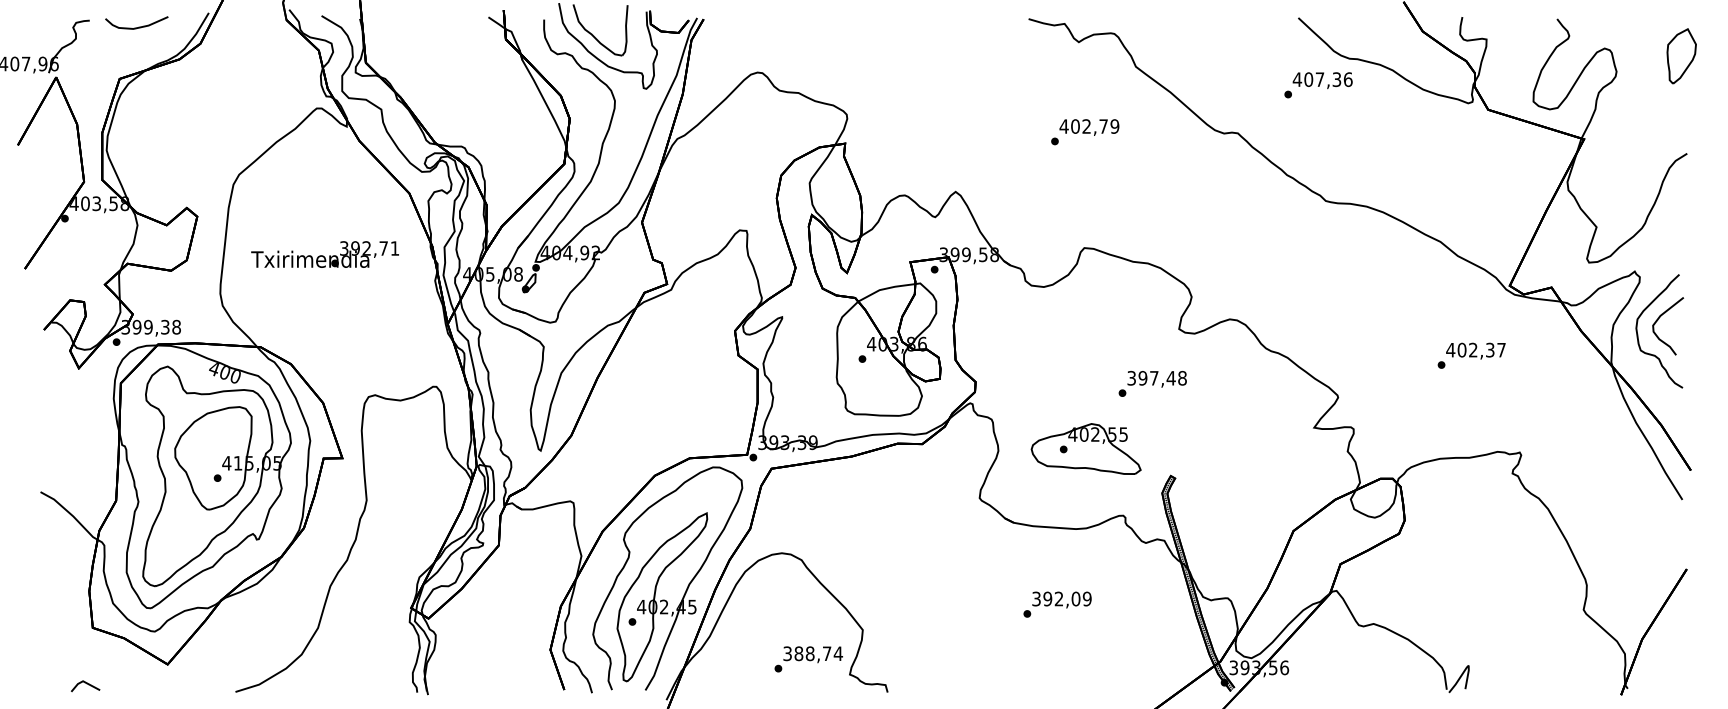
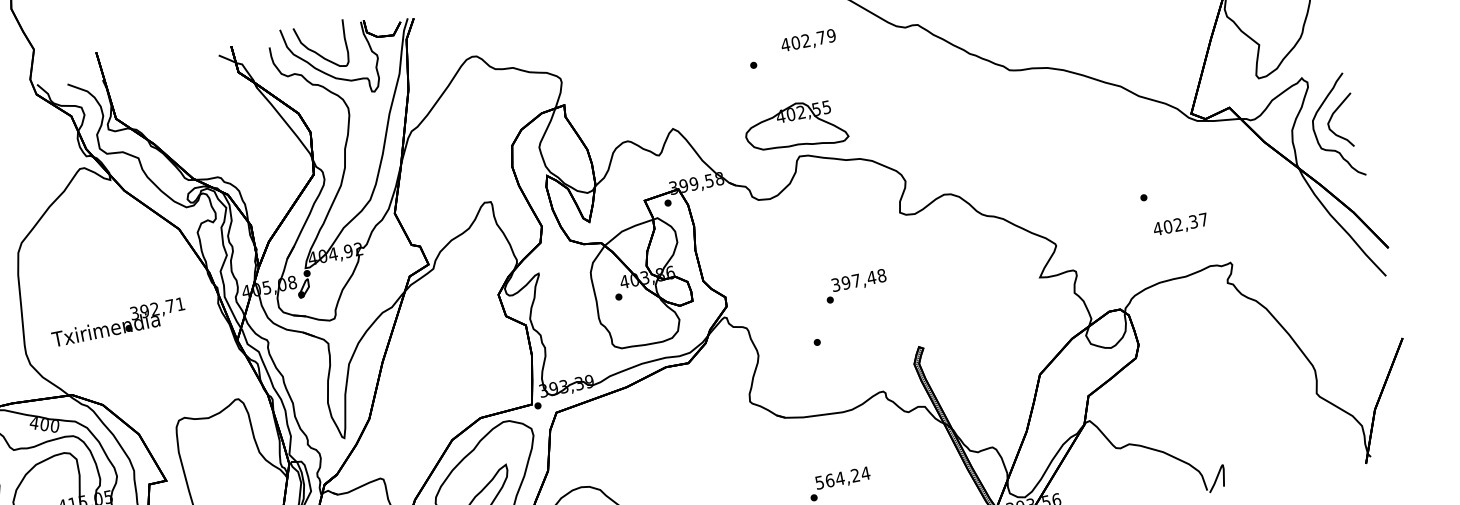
text: (1089, 127) -> (808, 41), moved
text: (324, 254) -> (117, 322), moved
text: (1475, 350) -> (1180, 224), moved
text: (1152, 383) -> (855, 285), moved
part: (1085, 448) -> (794, 126), moved
text: (1061, 598) -> (842, 477), 392,09 -> 564,24

